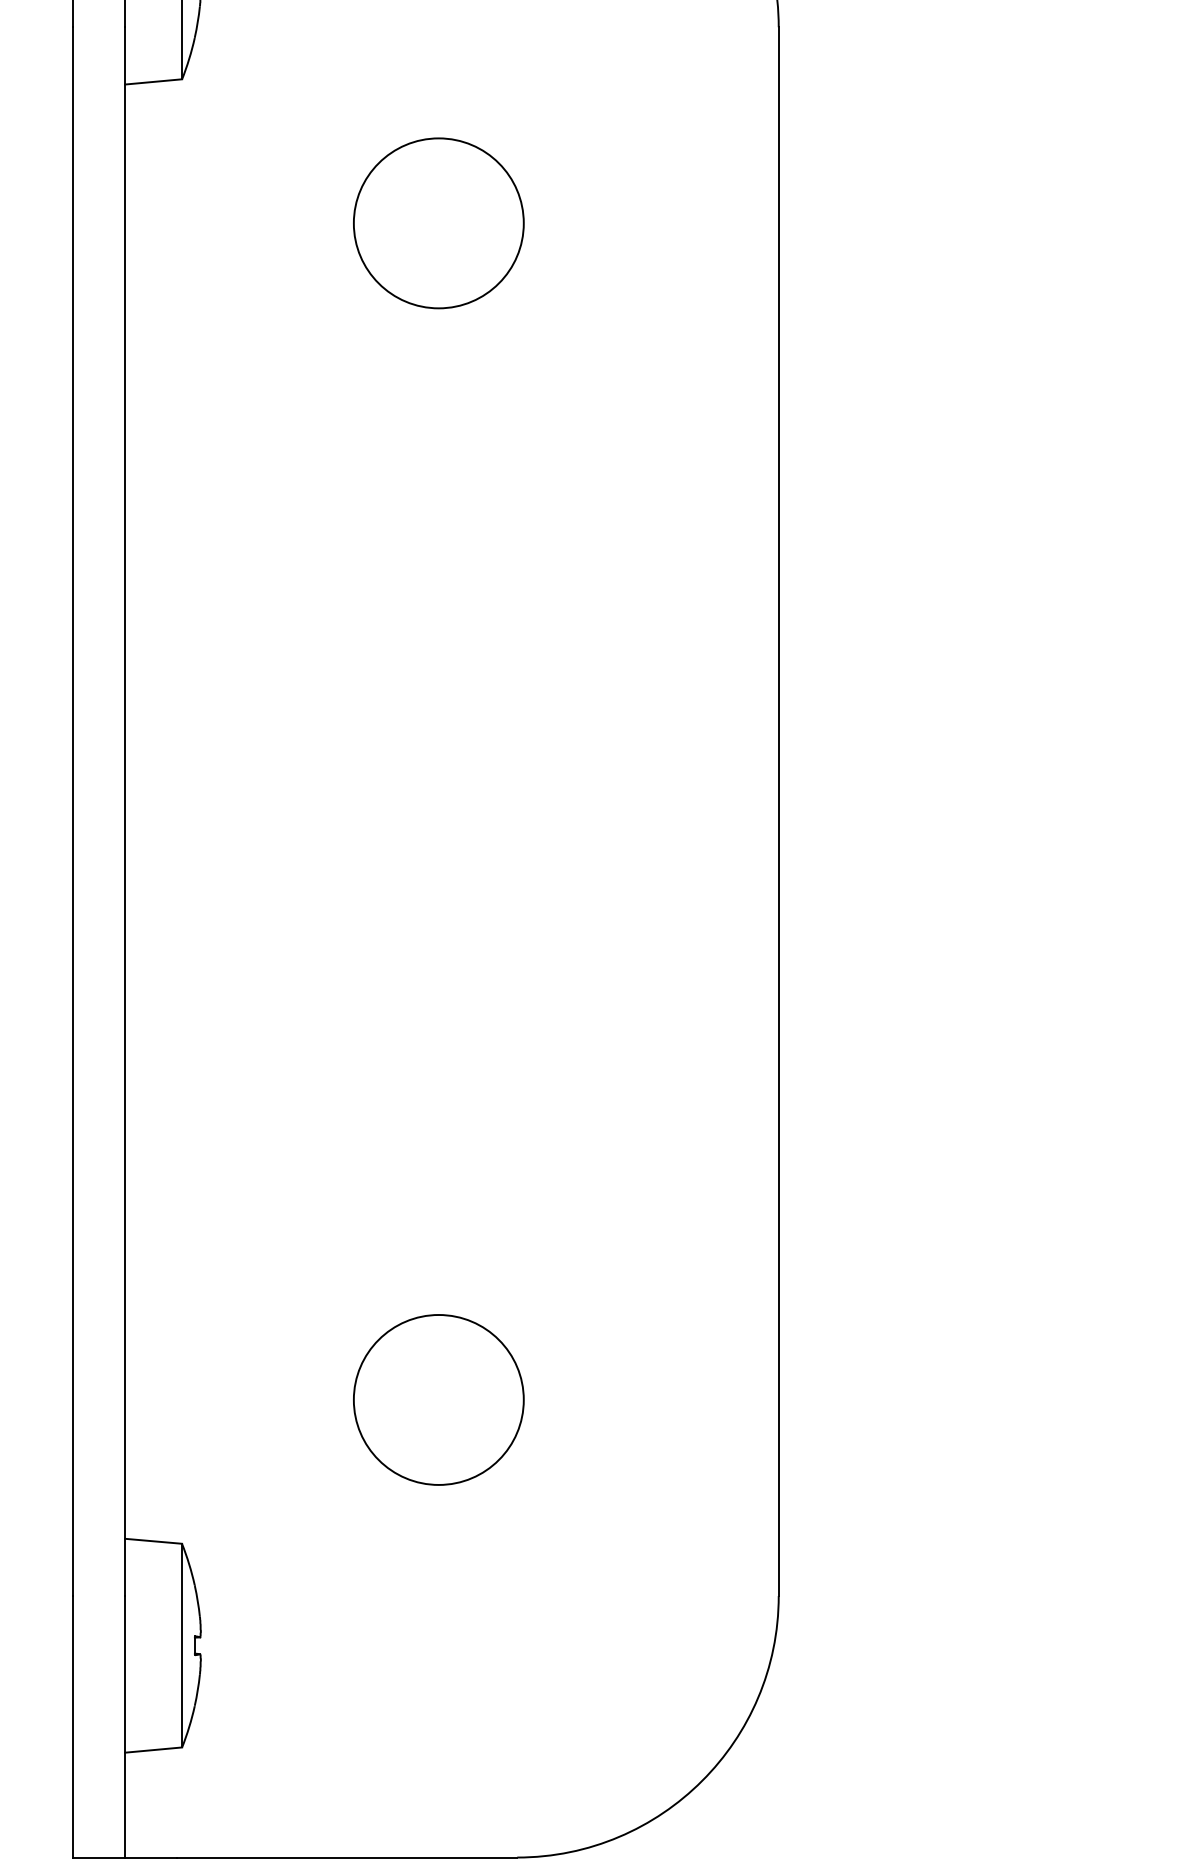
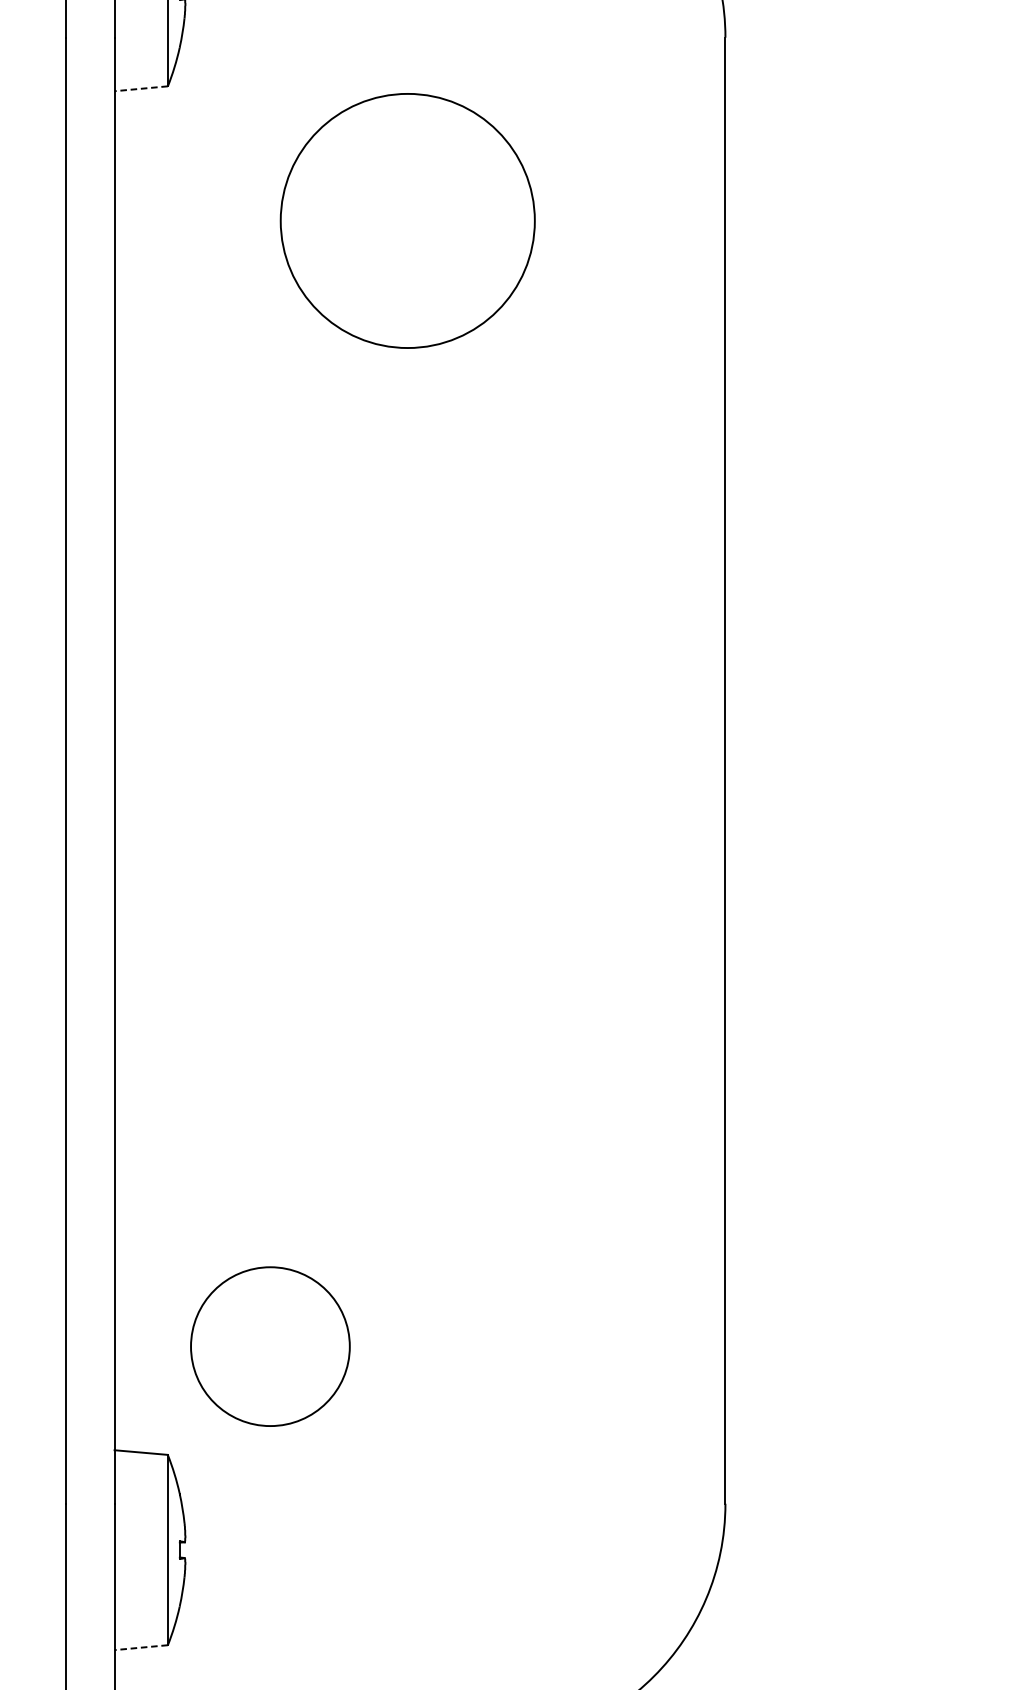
line: (153, 81) -> (141, 88), solid -> dashed
circle: (438, 223) -> (407, 221), size x1.6
circle: (438, 1399) -> (270, 1346), moved
line: (153, 1750) -> (141, 1648), solid -> dashed

